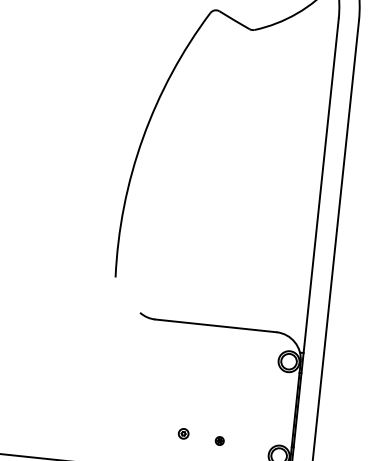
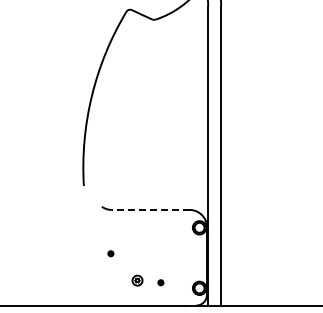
line: (215, 325) -> (150, 209), solid -> dashed
part: (146, 387) -> (110, 253), added
part: (183, 433) -> (137, 280), size x1.6

